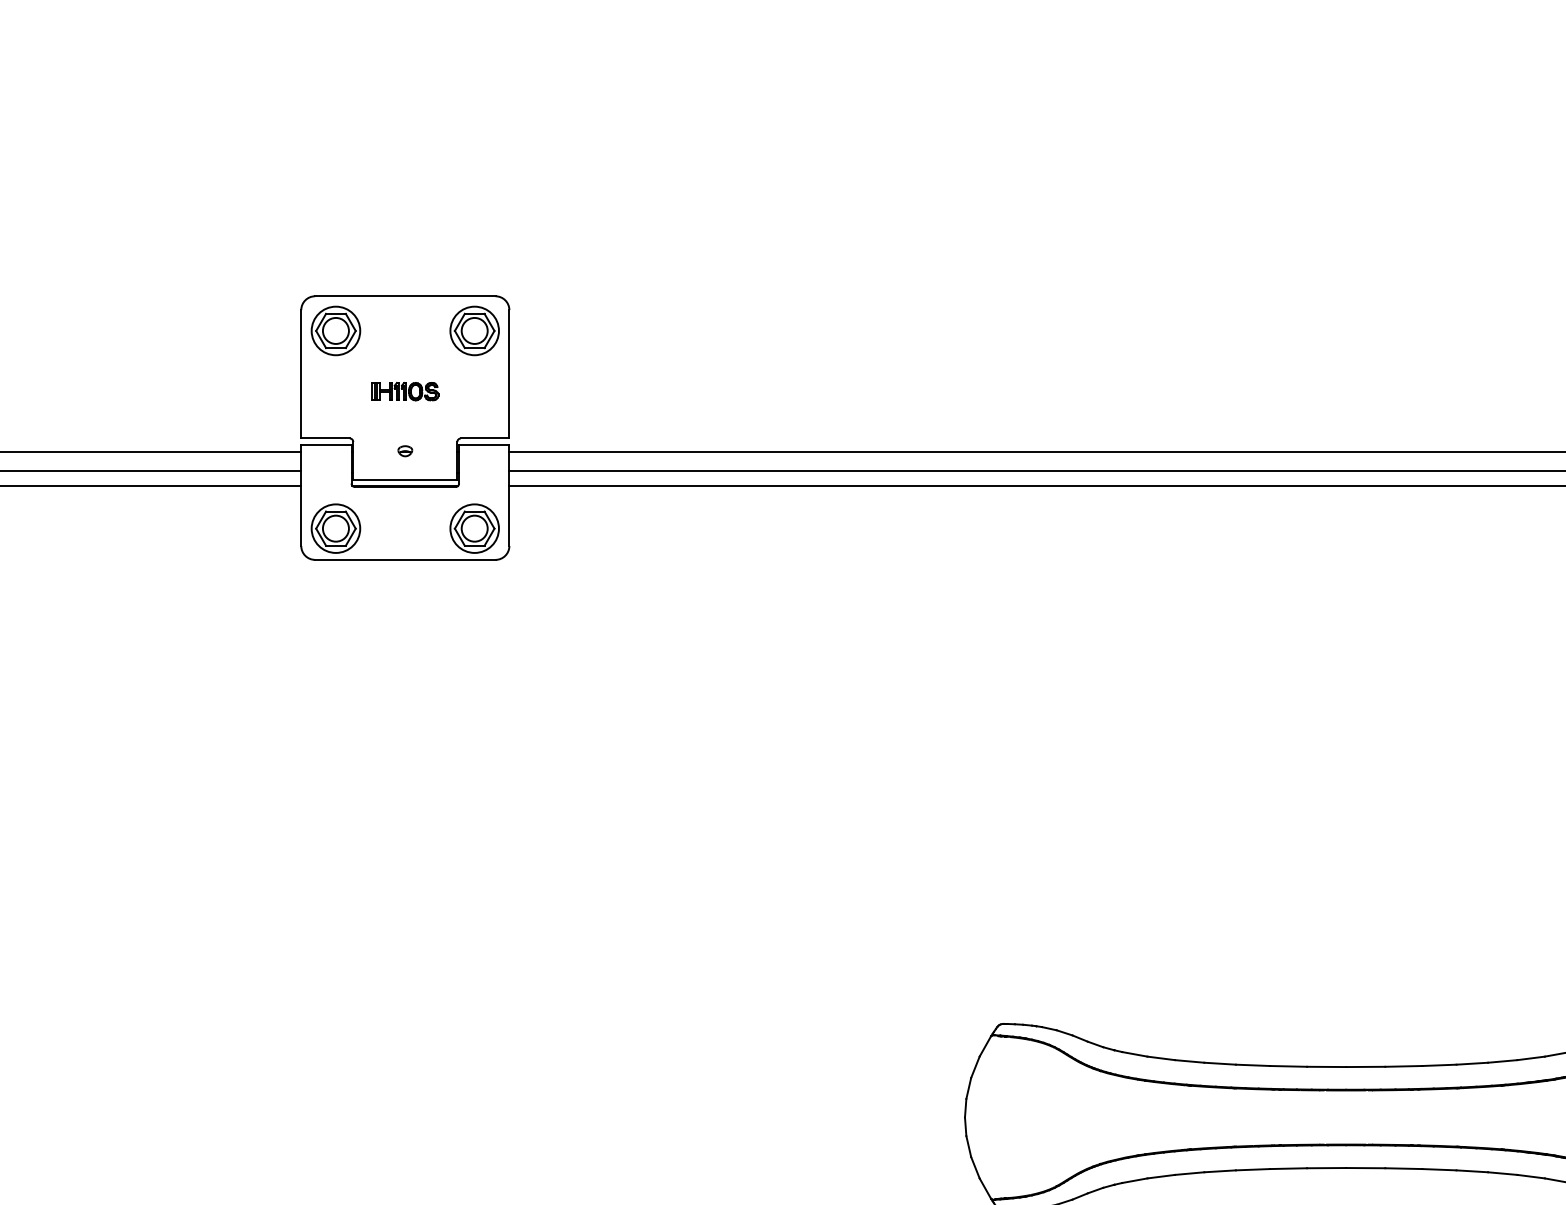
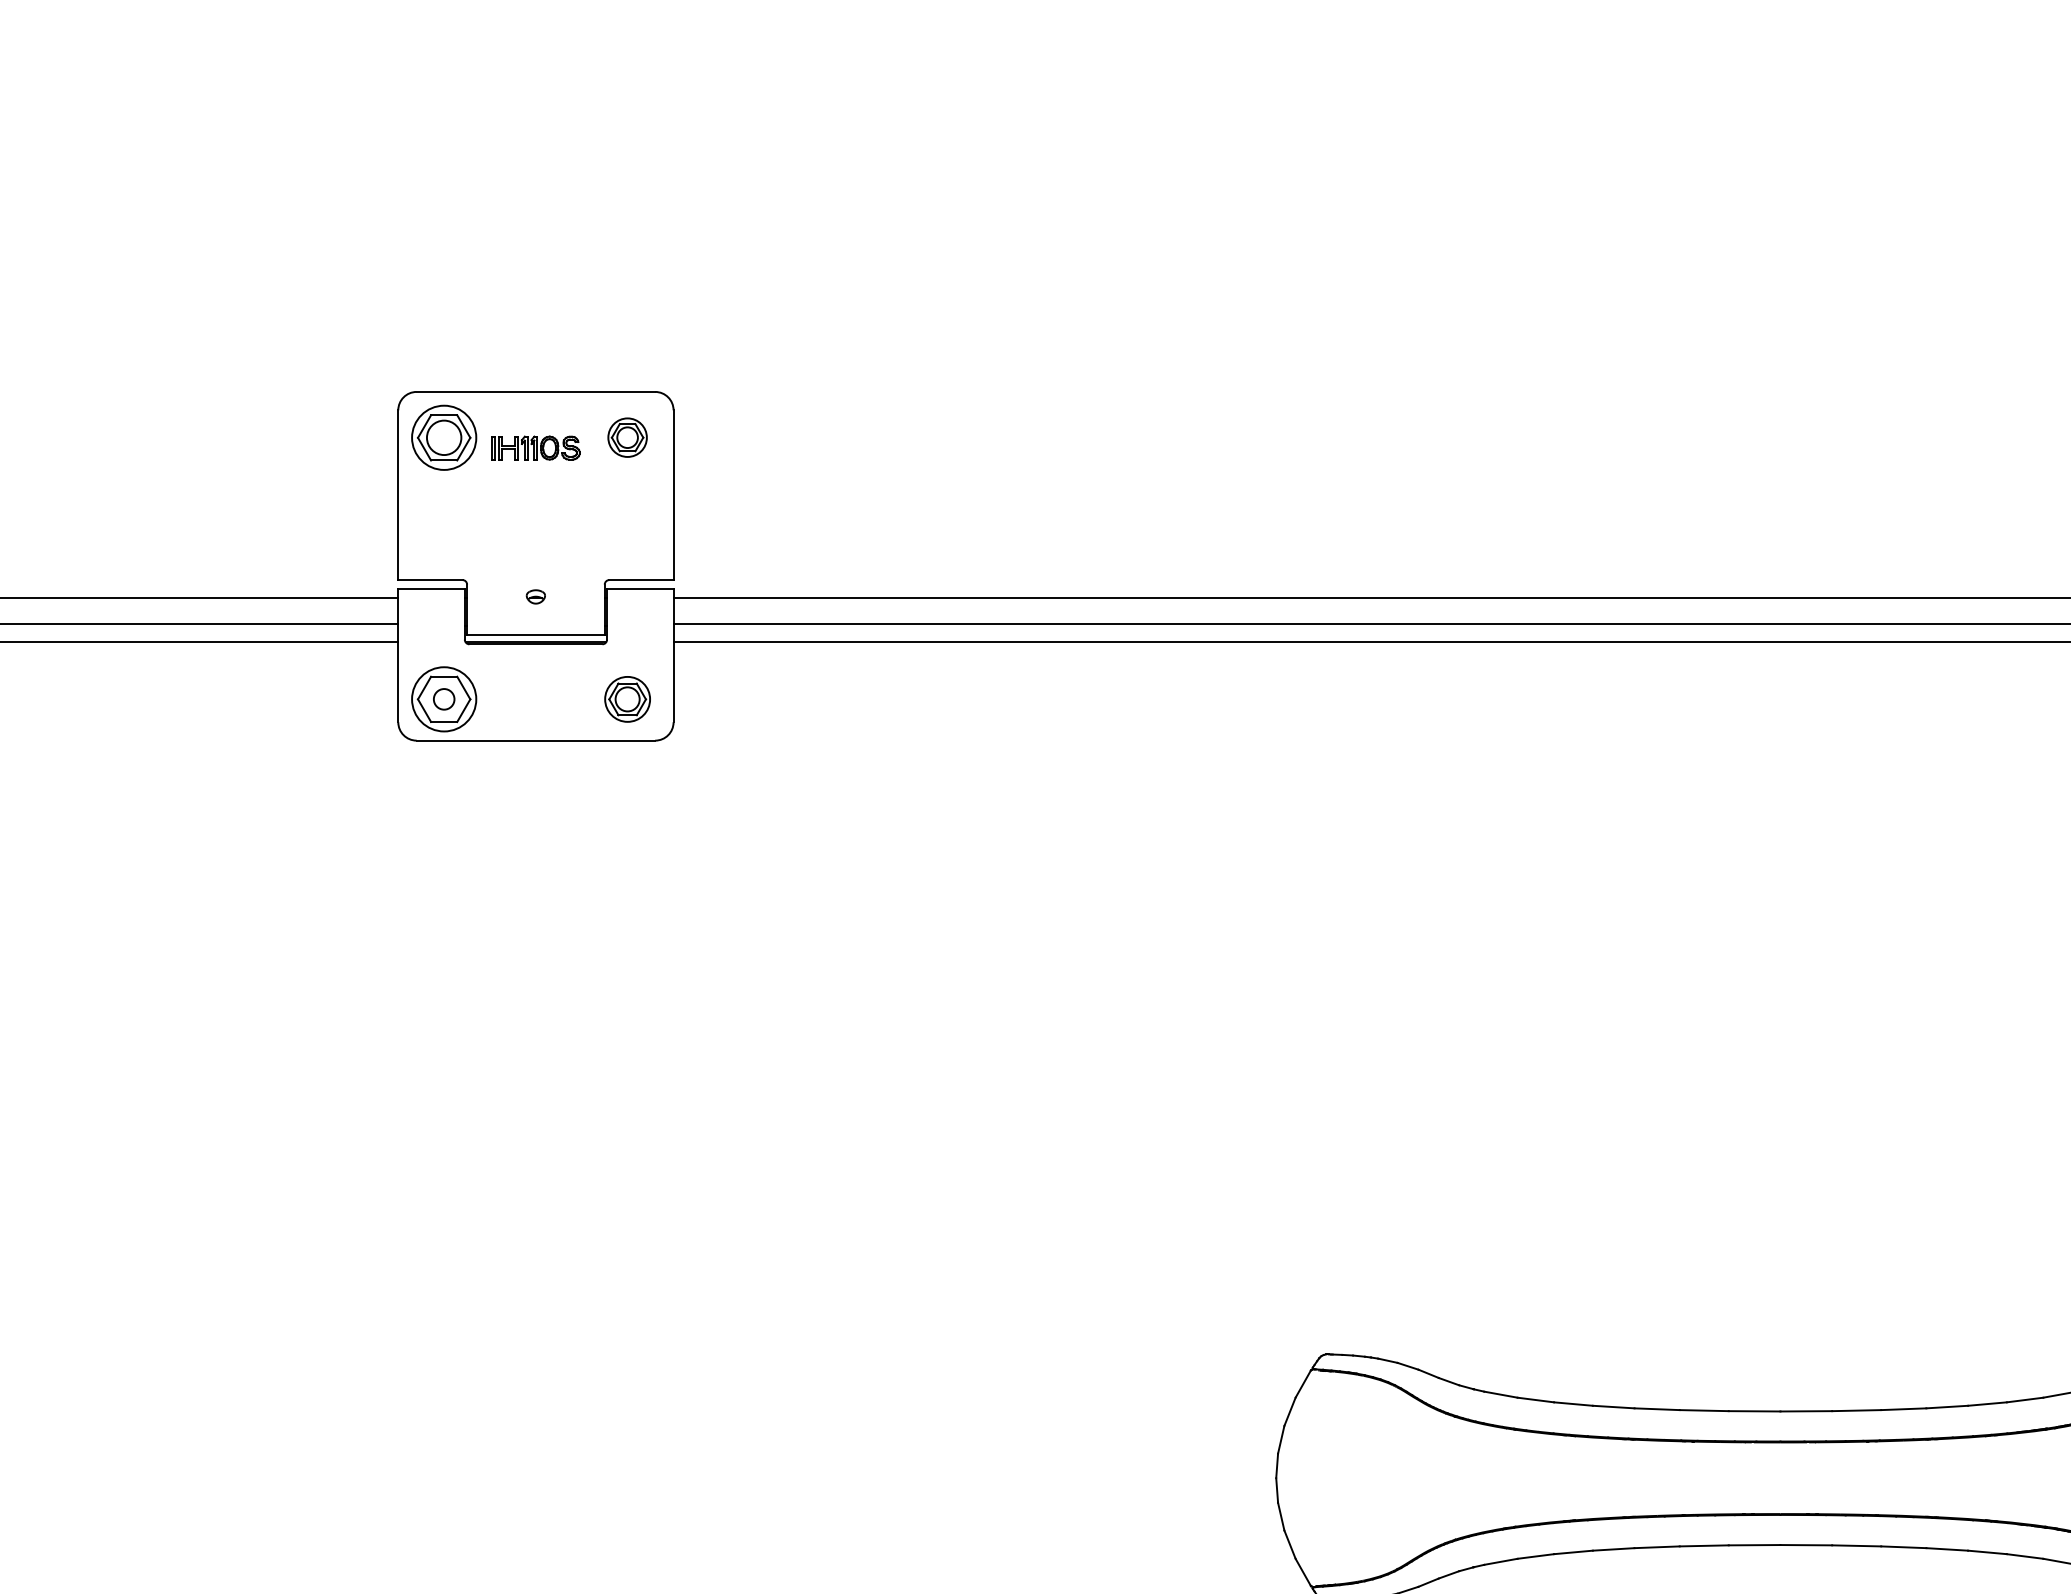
part: (474, 330) -> (627, 437), size x0.6
part: (405, 391) -> (535, 447), moved
circle: (335, 528) -> (443, 699), size x0.6
part: (474, 528) -> (627, 699), size x0.7

